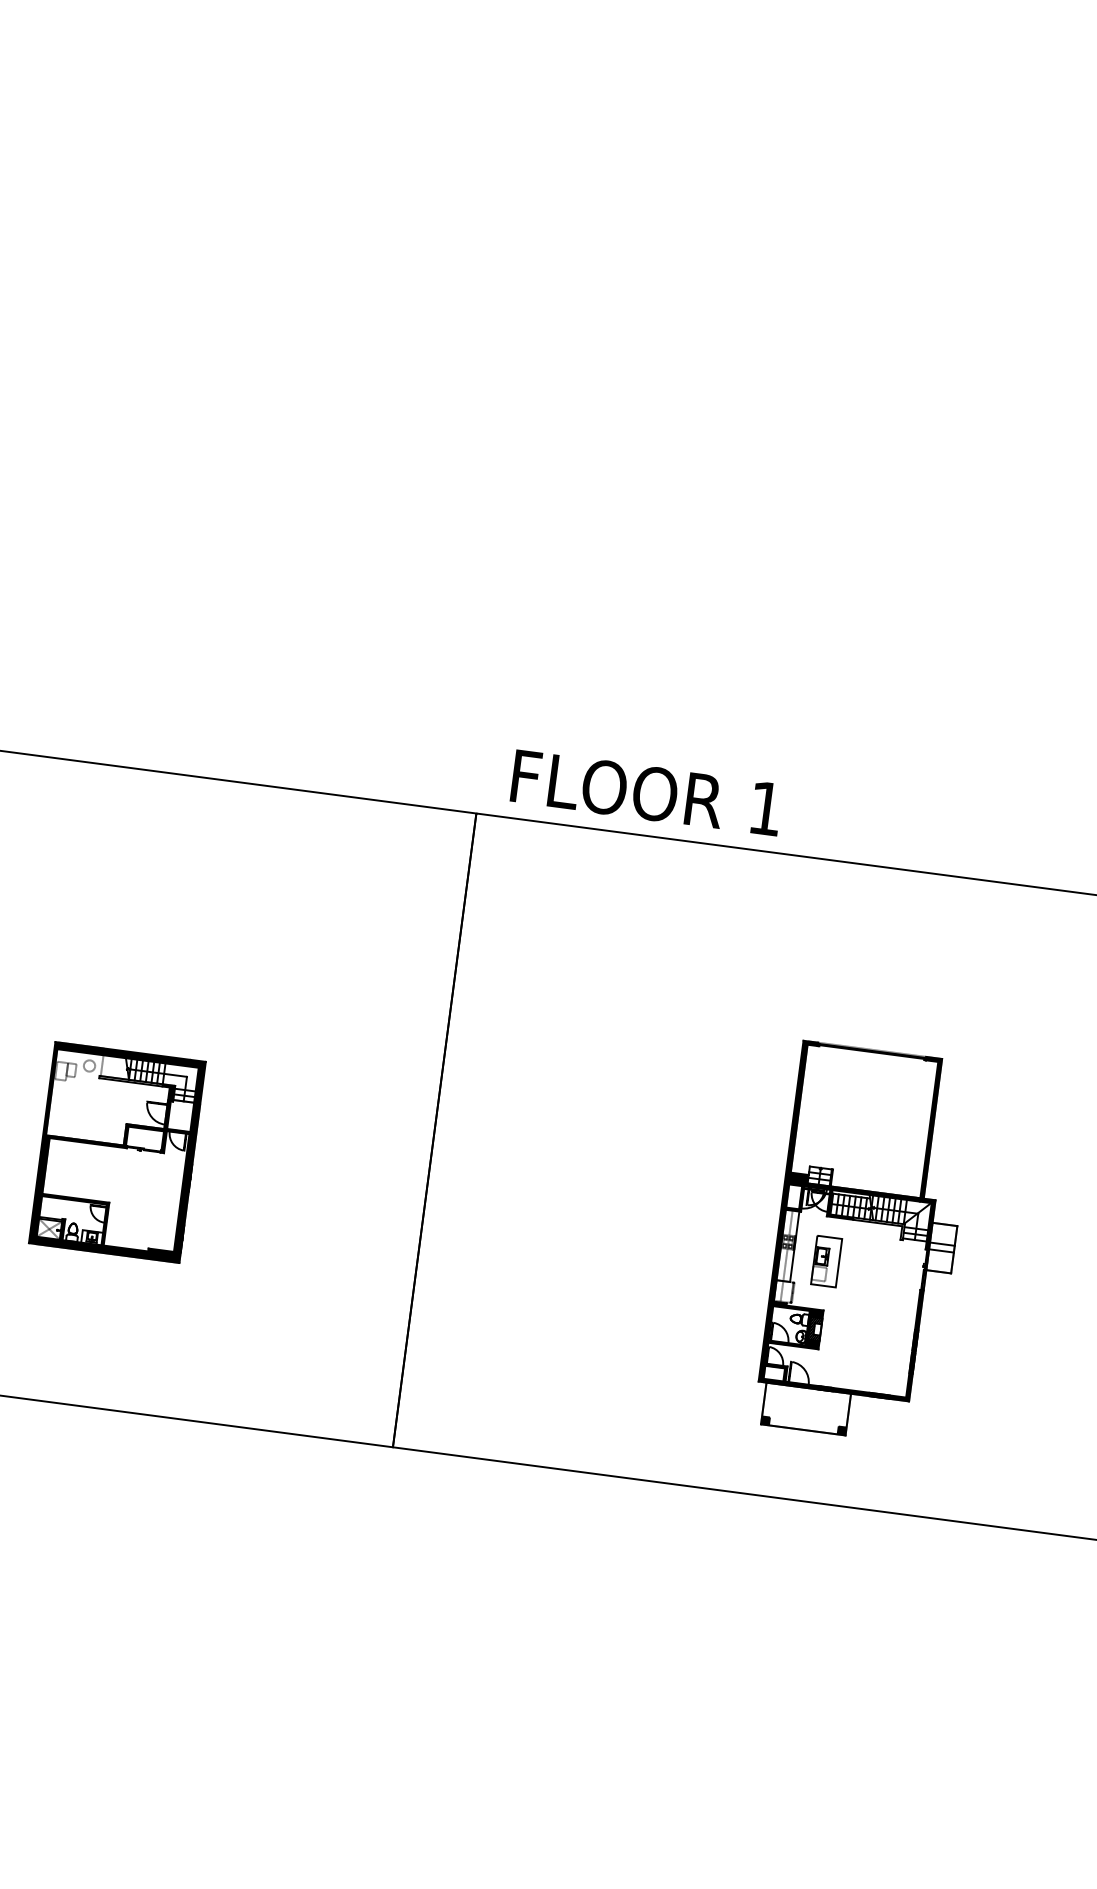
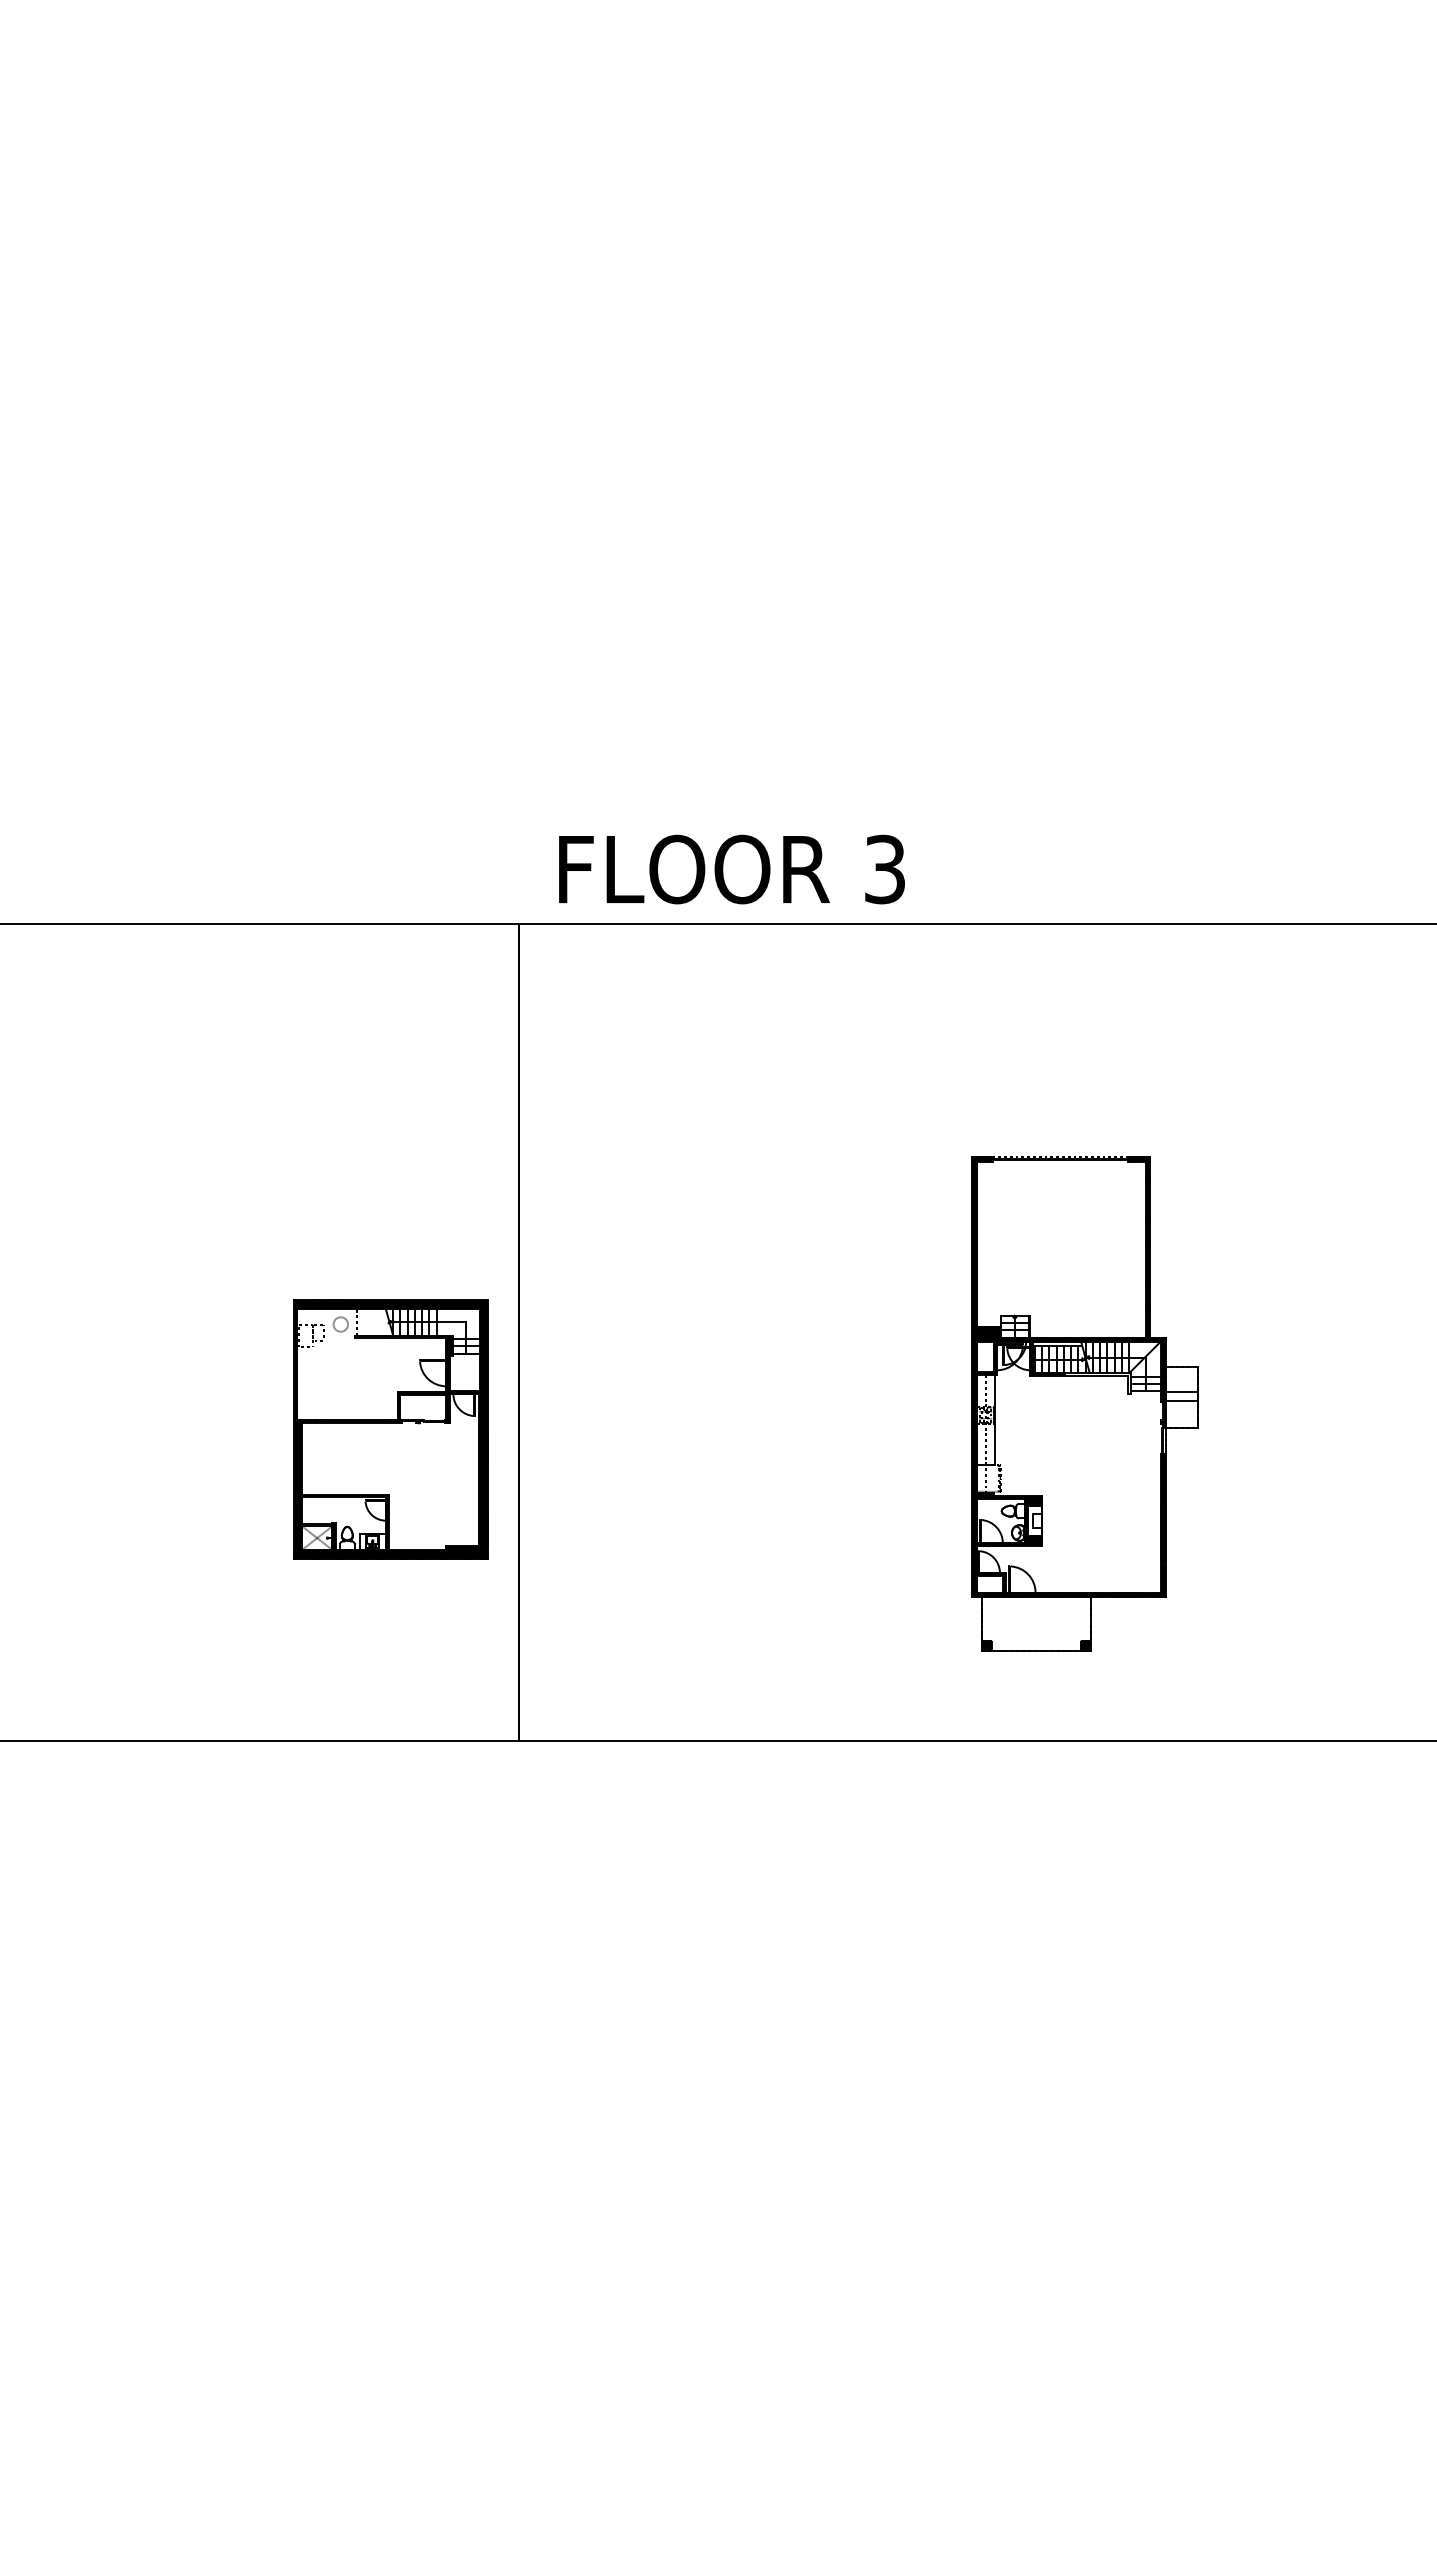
text: (765, 808) -> (884, 869), 1 -> 3
part: (117, 1152) -> (390, 1429), moved
part: (826, 1261) -> (1037, 1433), removed
hatch: (815, 1328) -> (1034, 1520), removed

